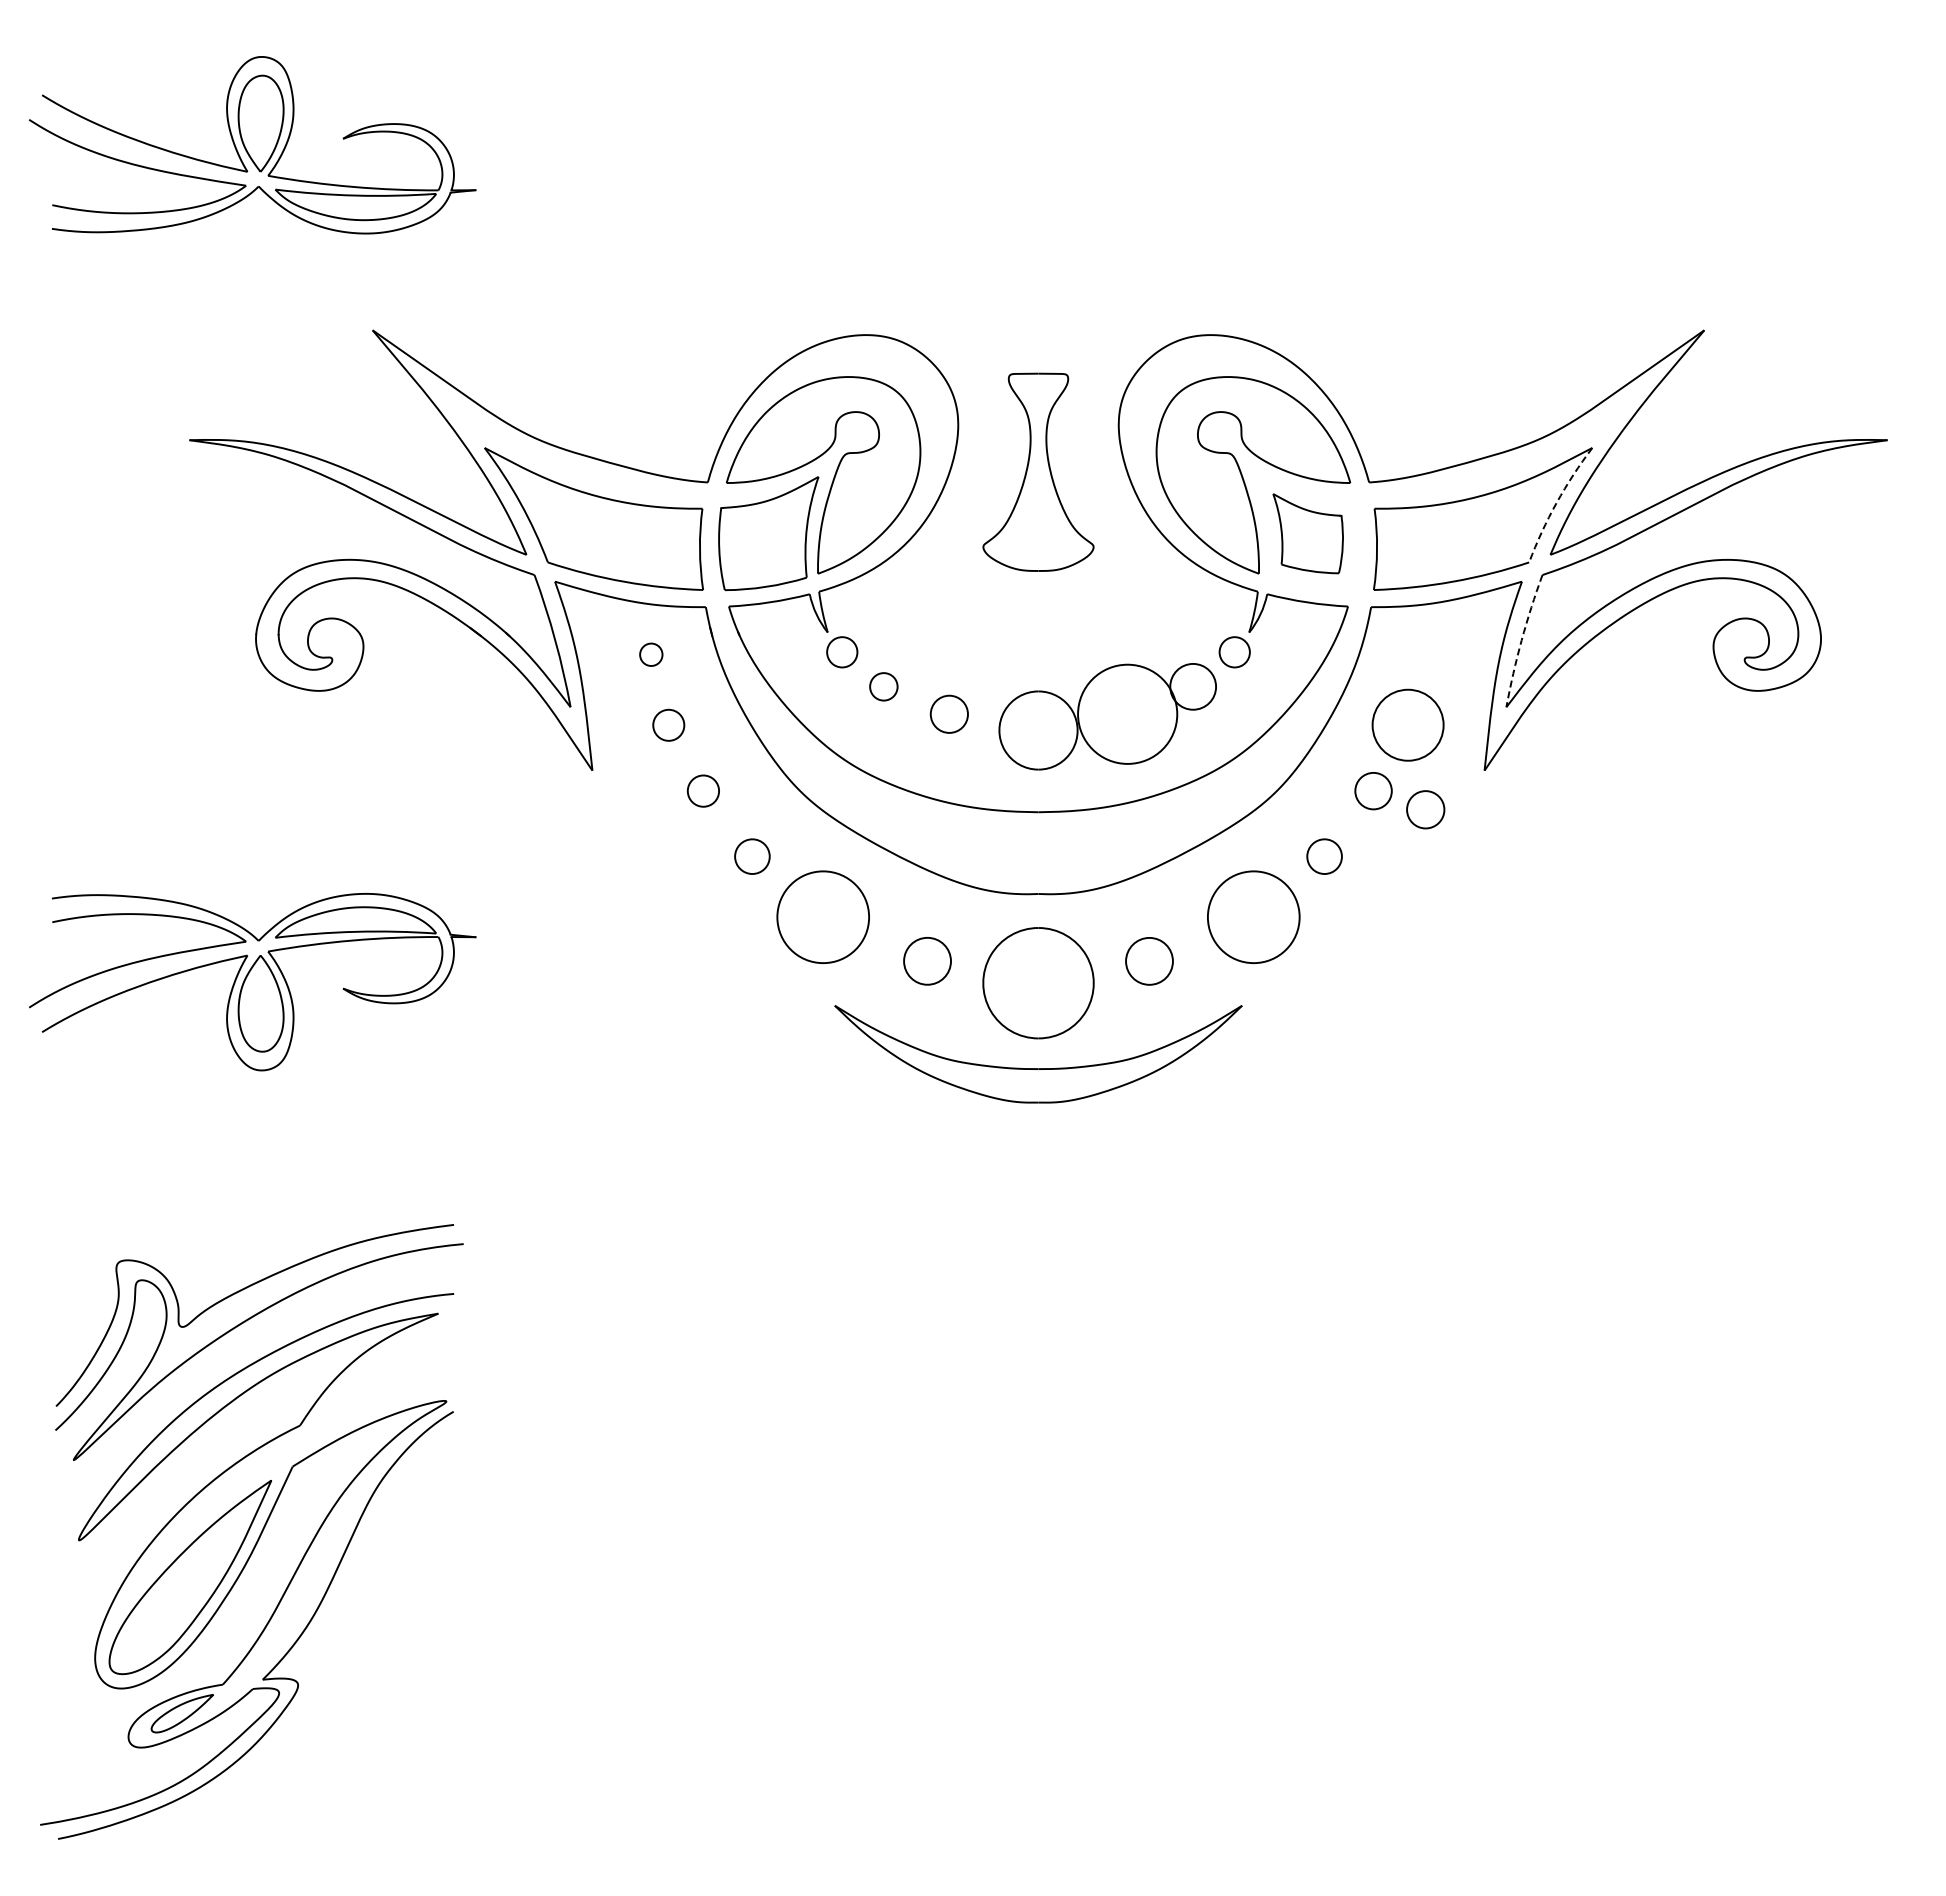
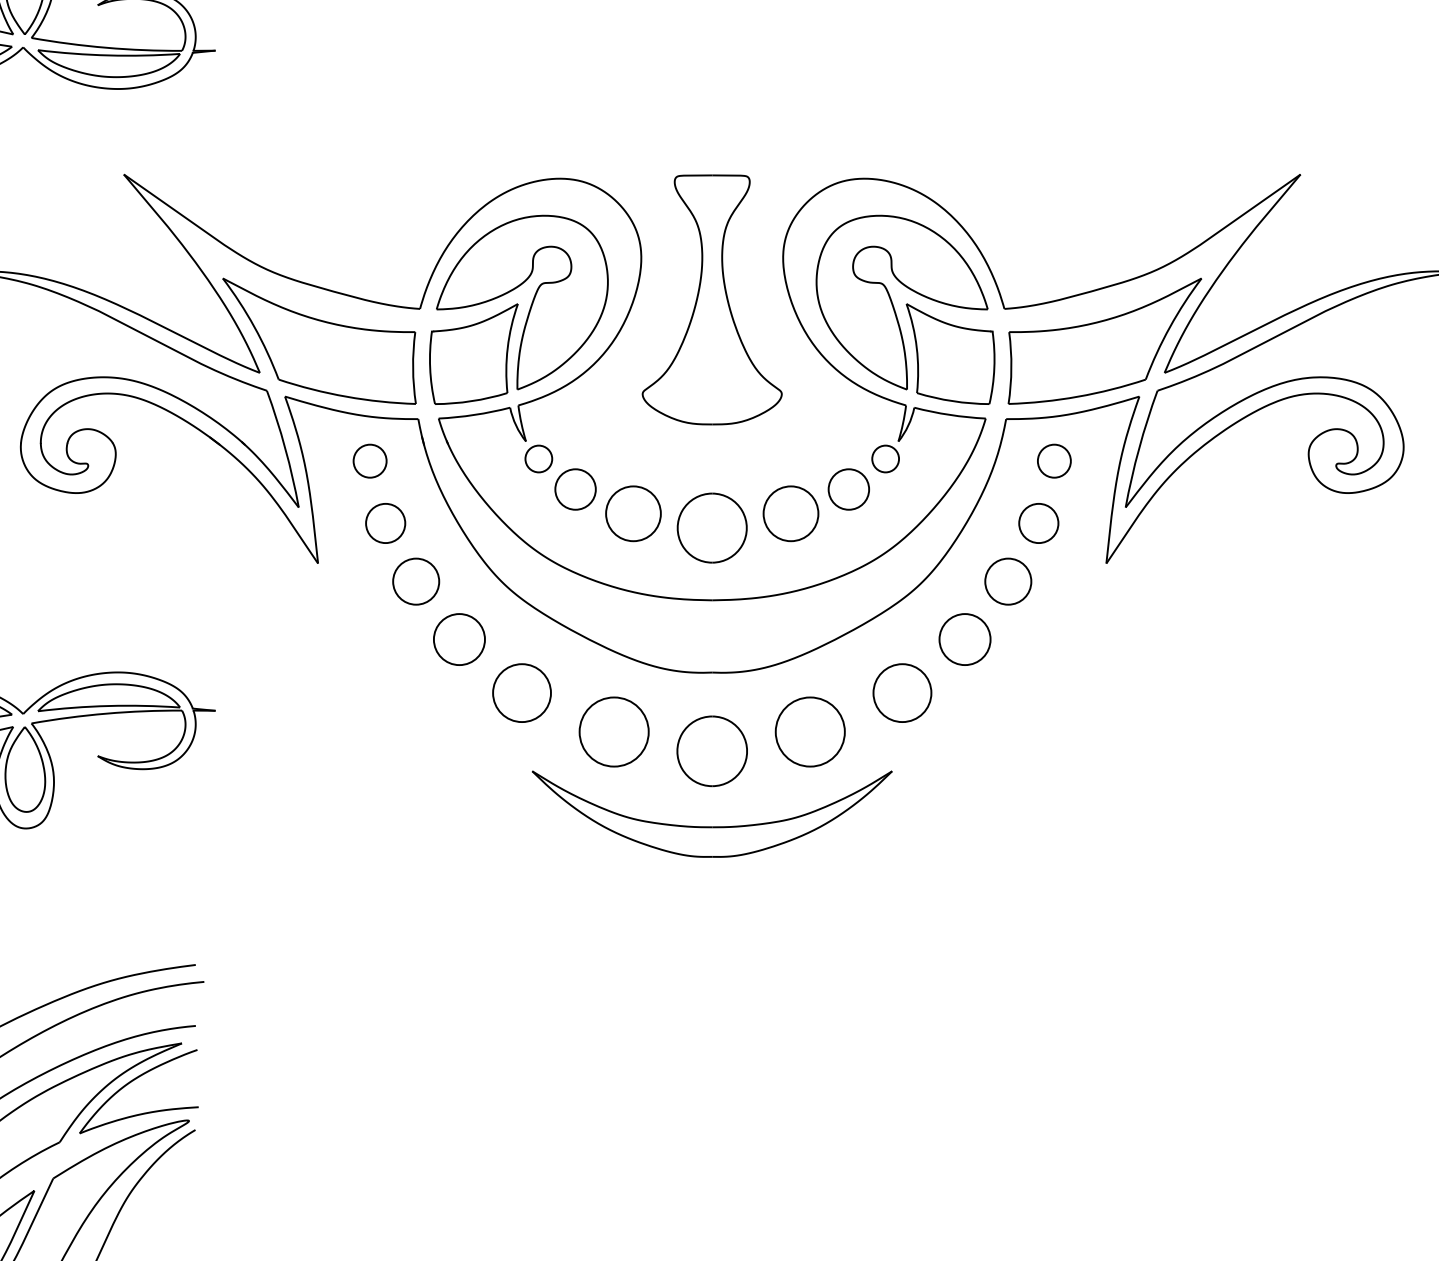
part: (1038, 472) -> (712, 300), size x1.43
arc: (1556, 502) -> (1169, 326), dashed -> solid
part: (1307, 533) -> (949, 354), size x1.43
arc: (1521, 640) -> (1139, 448), dashed -> solid
circle: (650, 654) -> (369, 460), size x1.67
circle: (883, 686) -> (575, 489), size x1.67
circle: (949, 714) -> (633, 513), size x1.67
circle: (1127, 714) -> (790, 513), size x0.62
circle: (668, 725) -> (385, 523), size x1.43
circle: (1407, 725) -> (1038, 523), size x0.62
circle: (703, 791) -> (416, 581), size x1.67
circle: (1373, 791) -> (1008, 581), size x1.43
circle: (1425, 809) -> (1054, 460), moved
circle: (752, 856) -> (459, 639), size x1.67
circle: (1324, 856) -> (964, 639), size x1.67
circle: (823, 917) -> (522, 693), size x0.71
circle: (1253, 917) -> (902, 693), size x0.71
circle: (927, 961) -> (614, 732), size x1.67
circle: (1149, 961) -> (810, 732), size x1.67
part: (1038, 982) -> (712, 750), size x0.71
part: (383, 1356) -> (133, 1081), added

